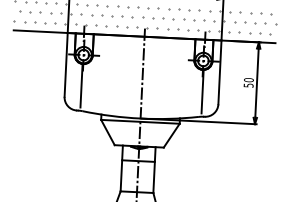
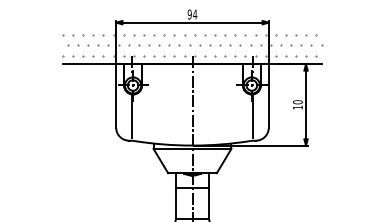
text: (248, 85) -> (297, 107), 50 -> 10

